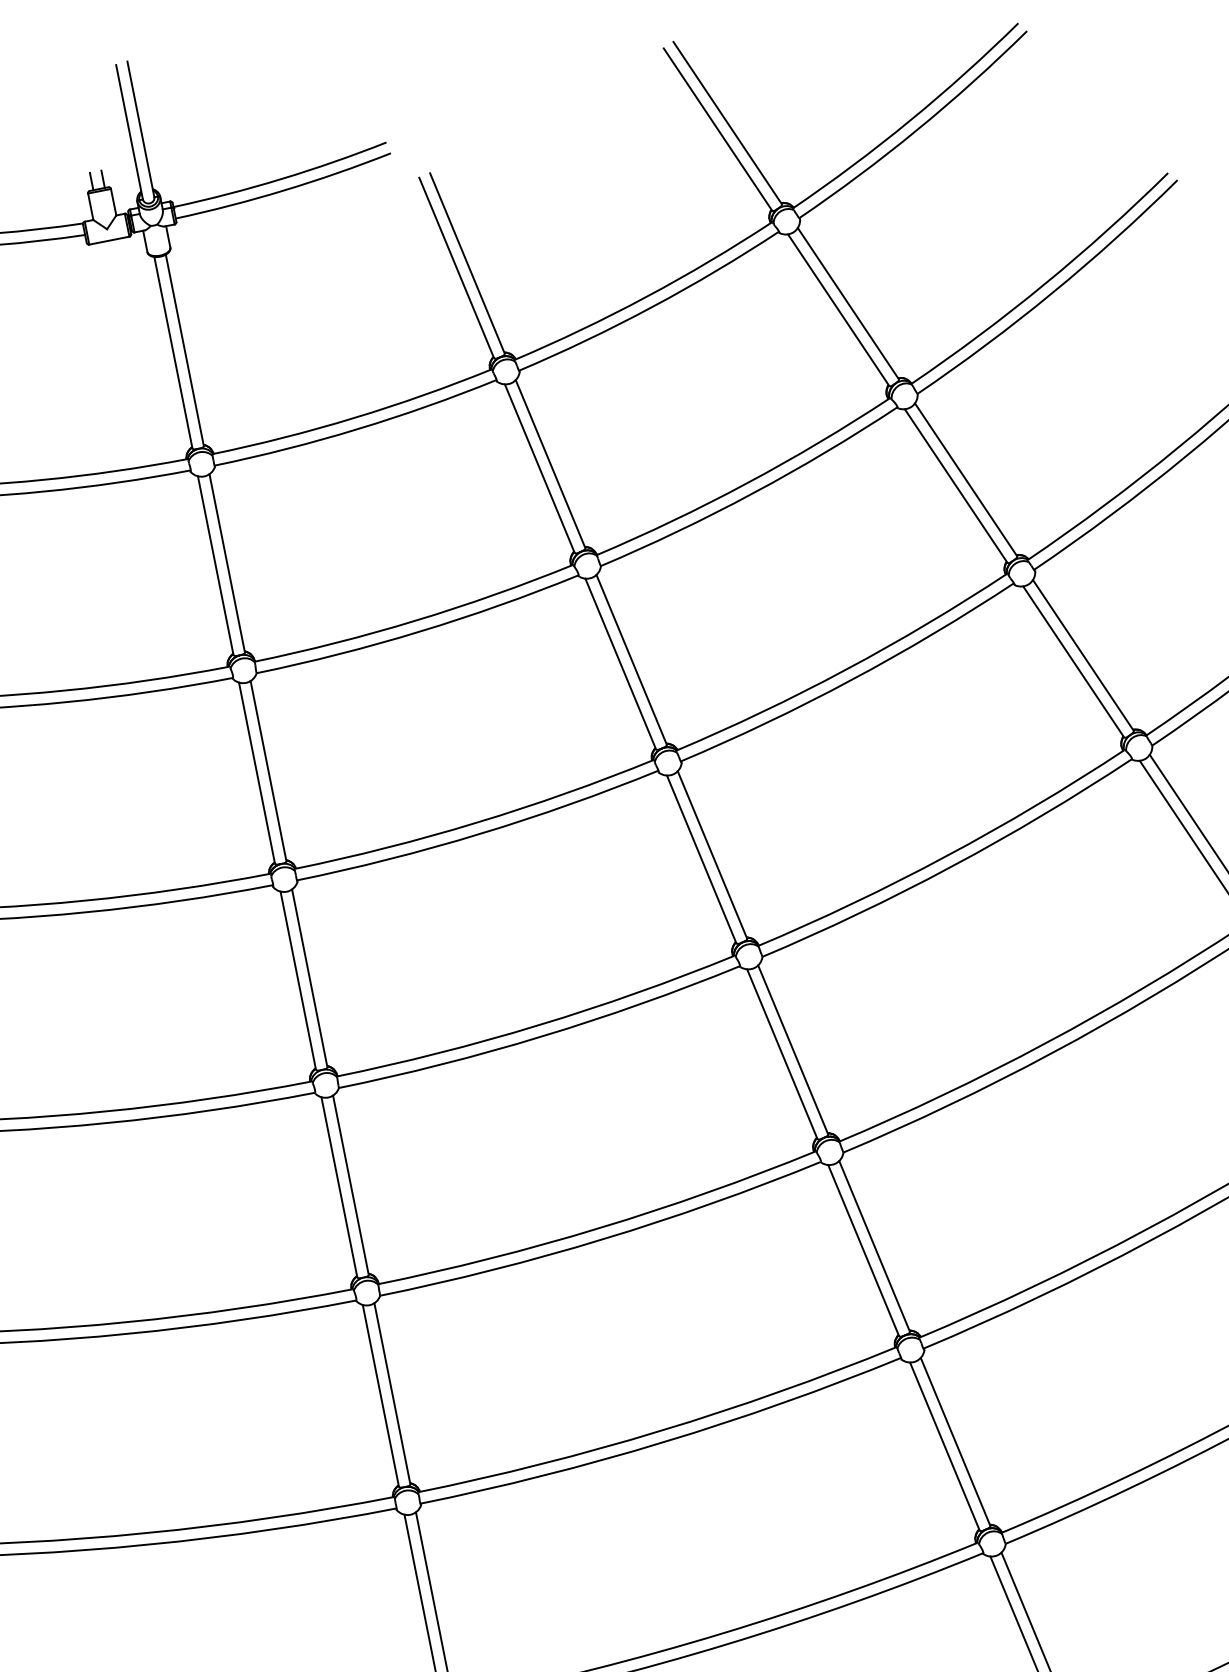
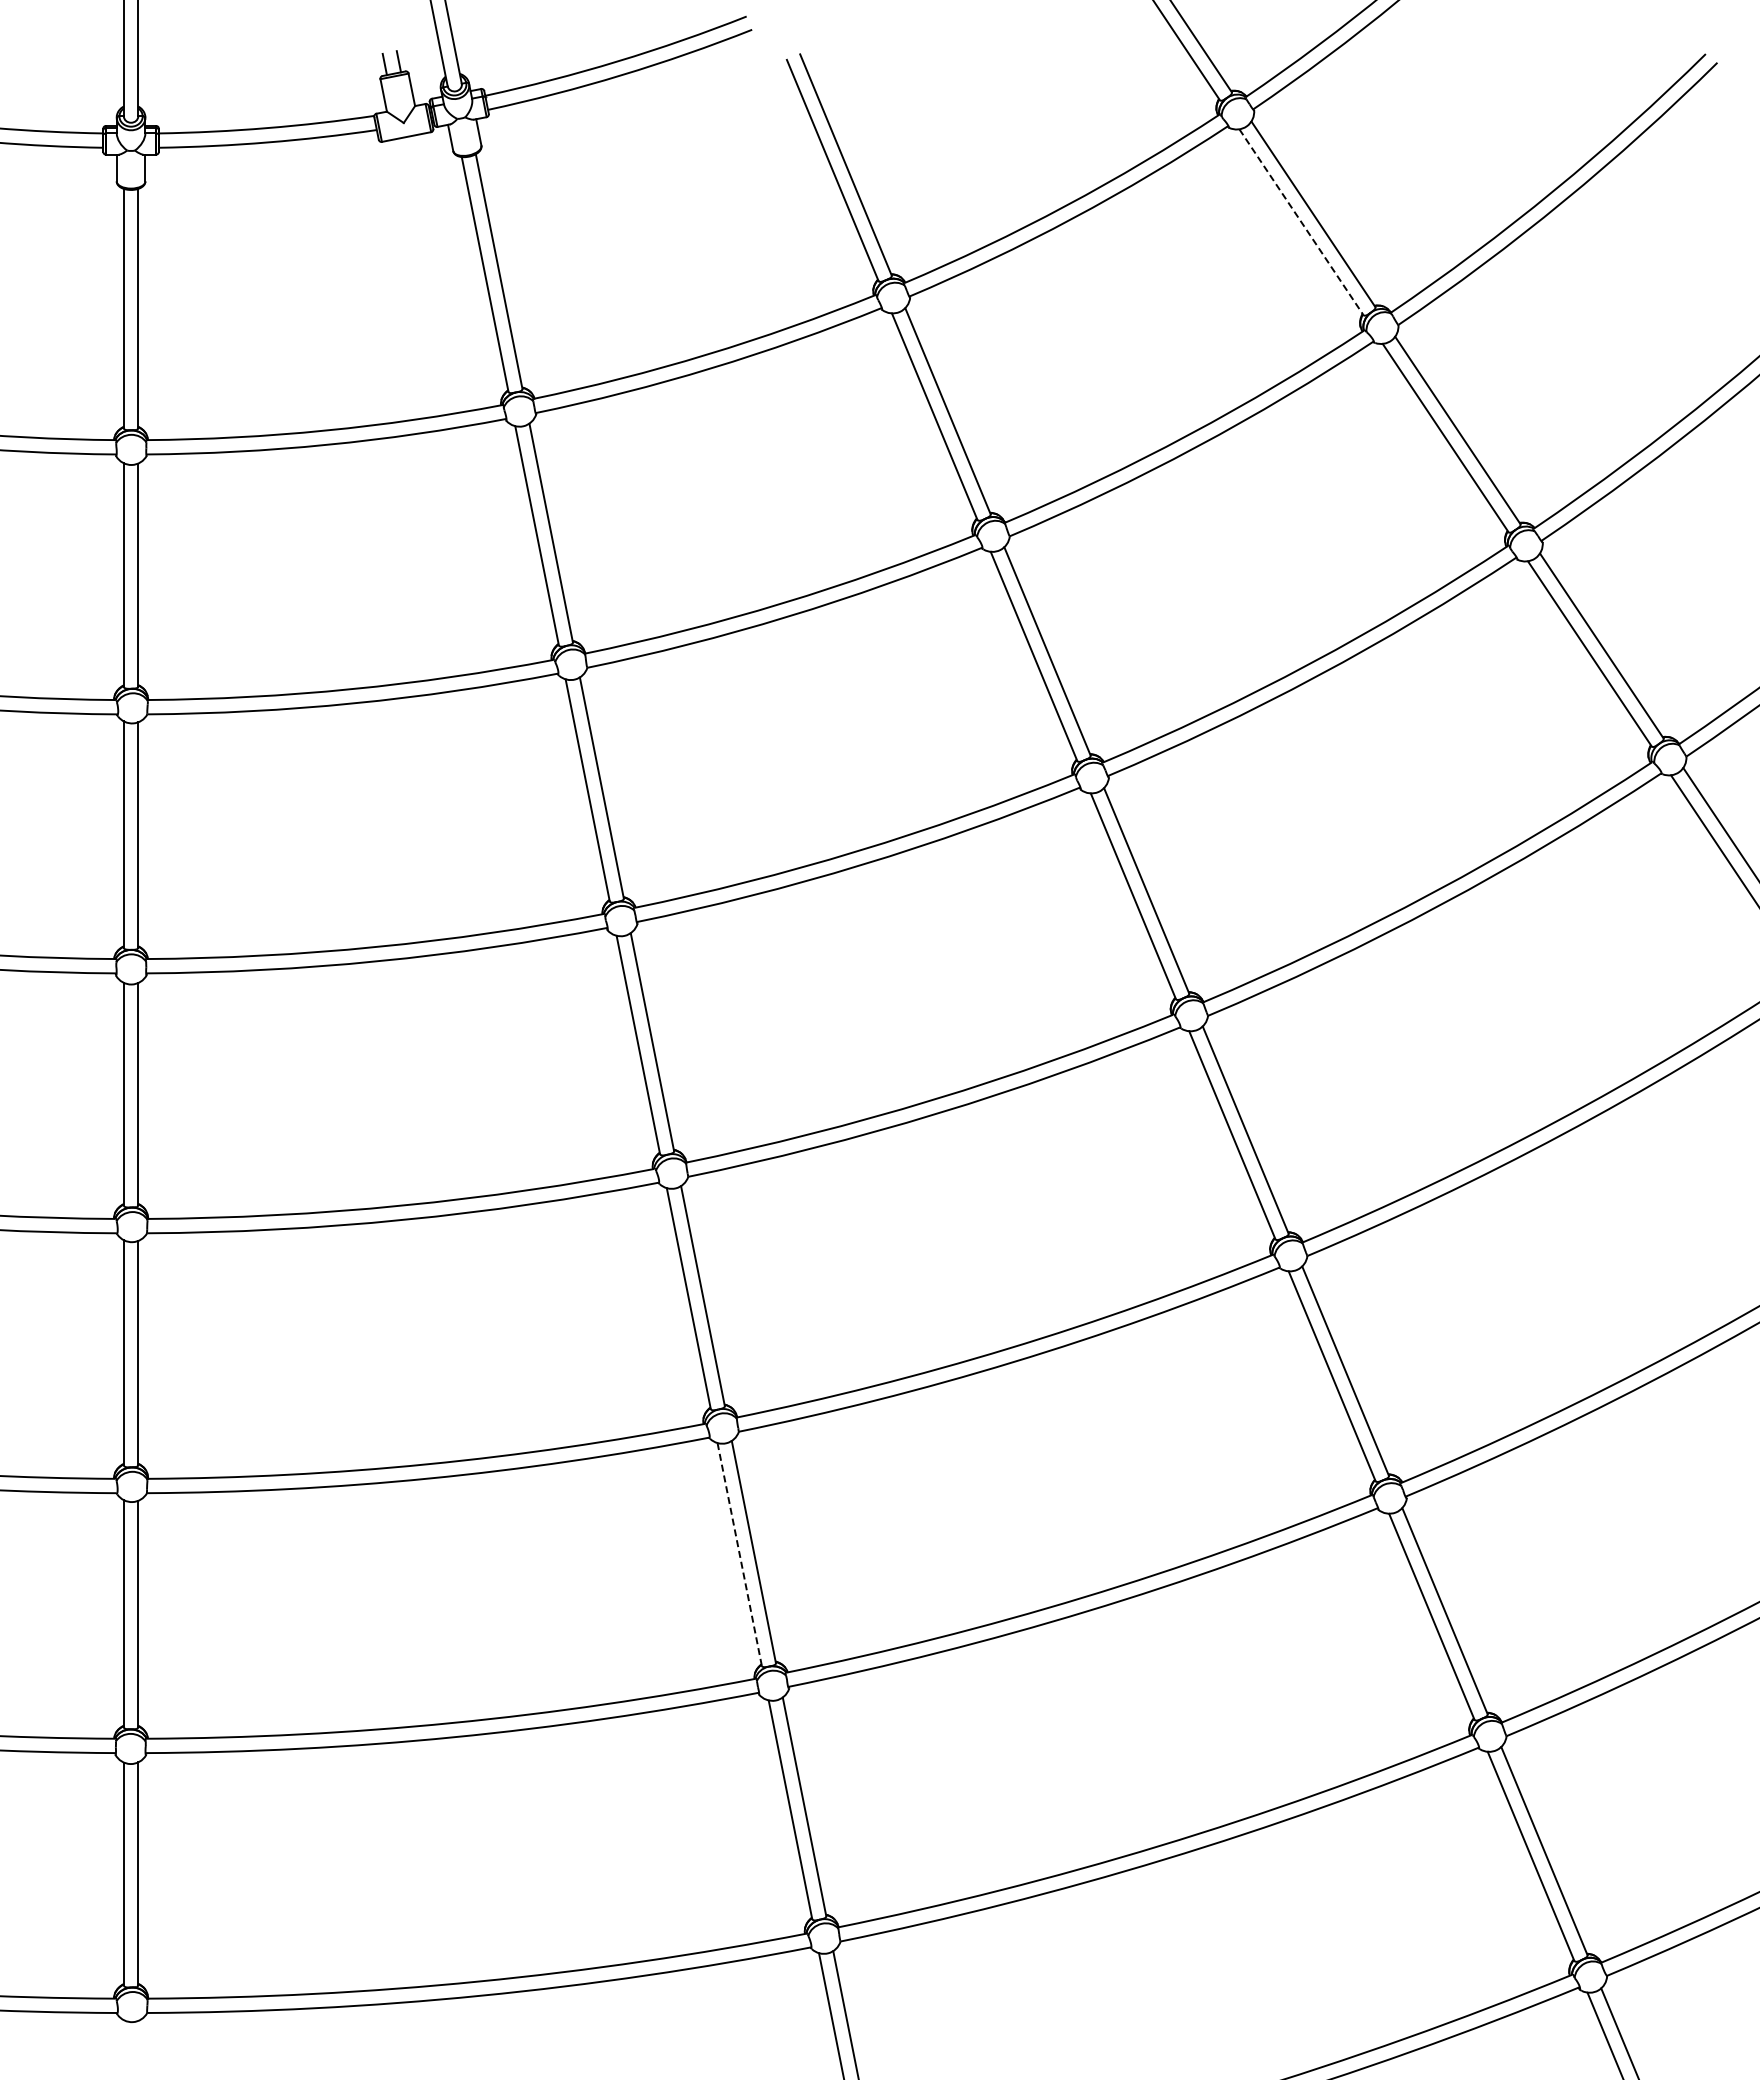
line: (838, 310) -> (1301, 222), solid -> dashed
line: (380, 1395) -> (739, 1554), solid -> dashed

